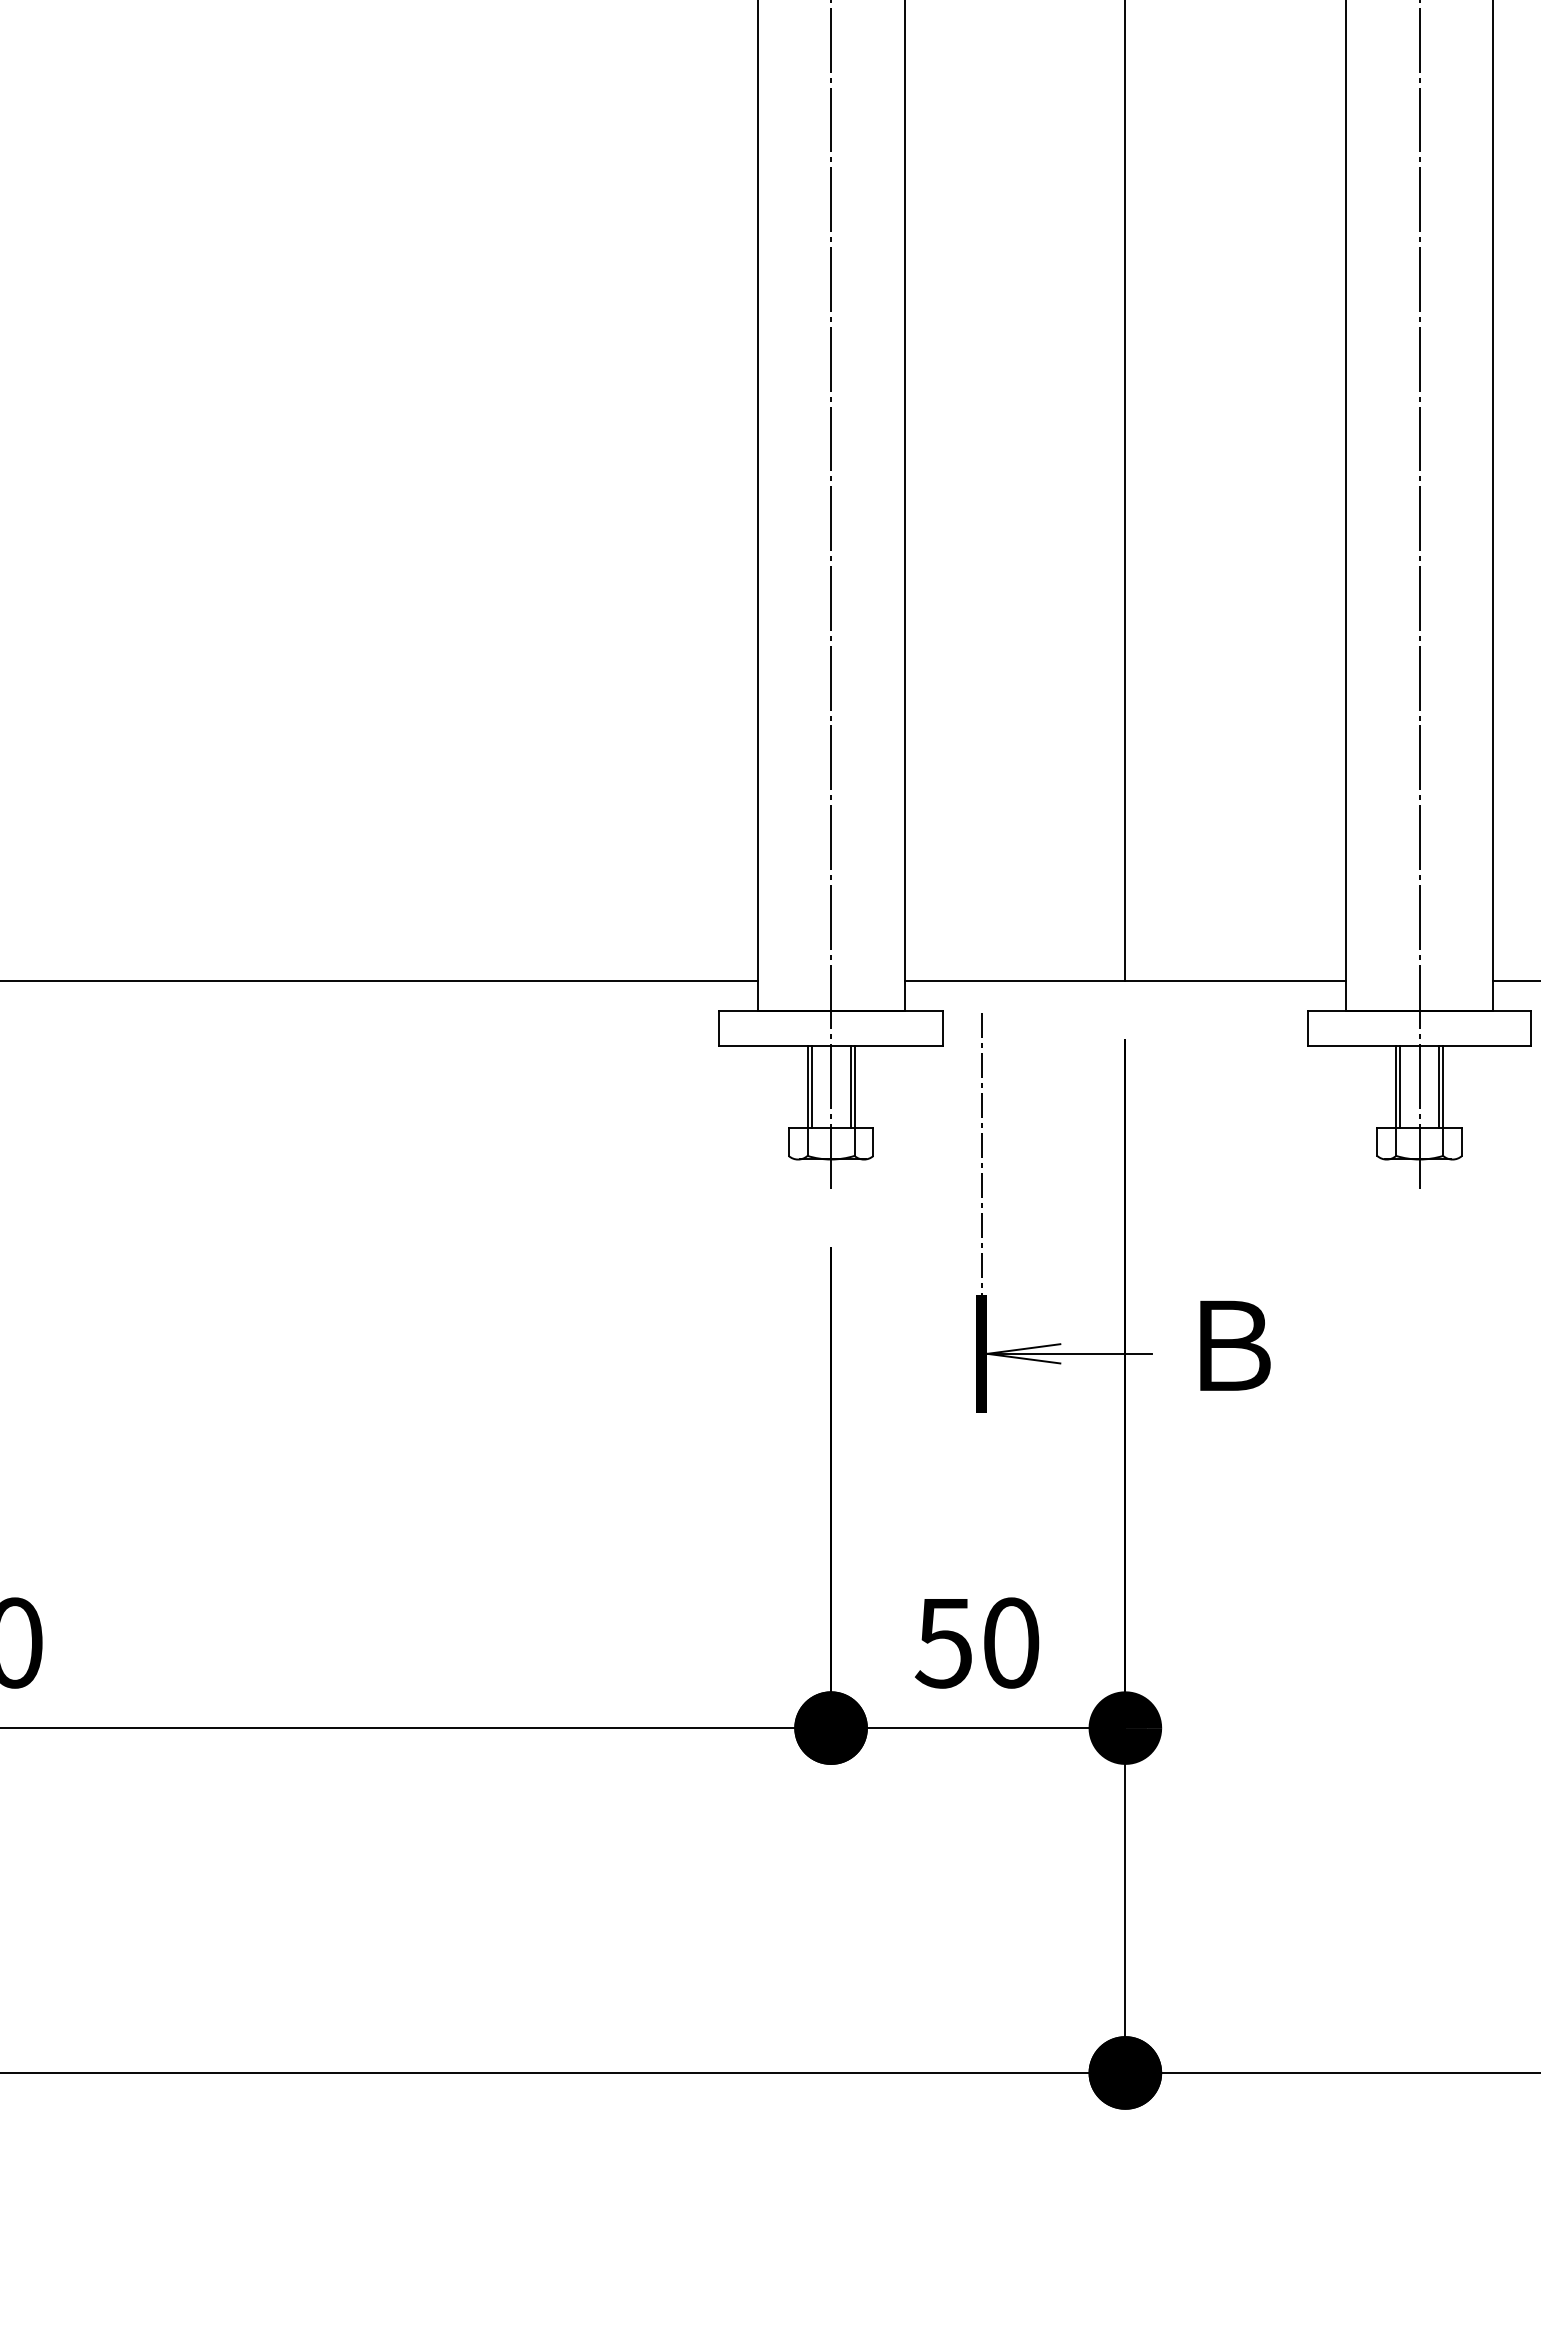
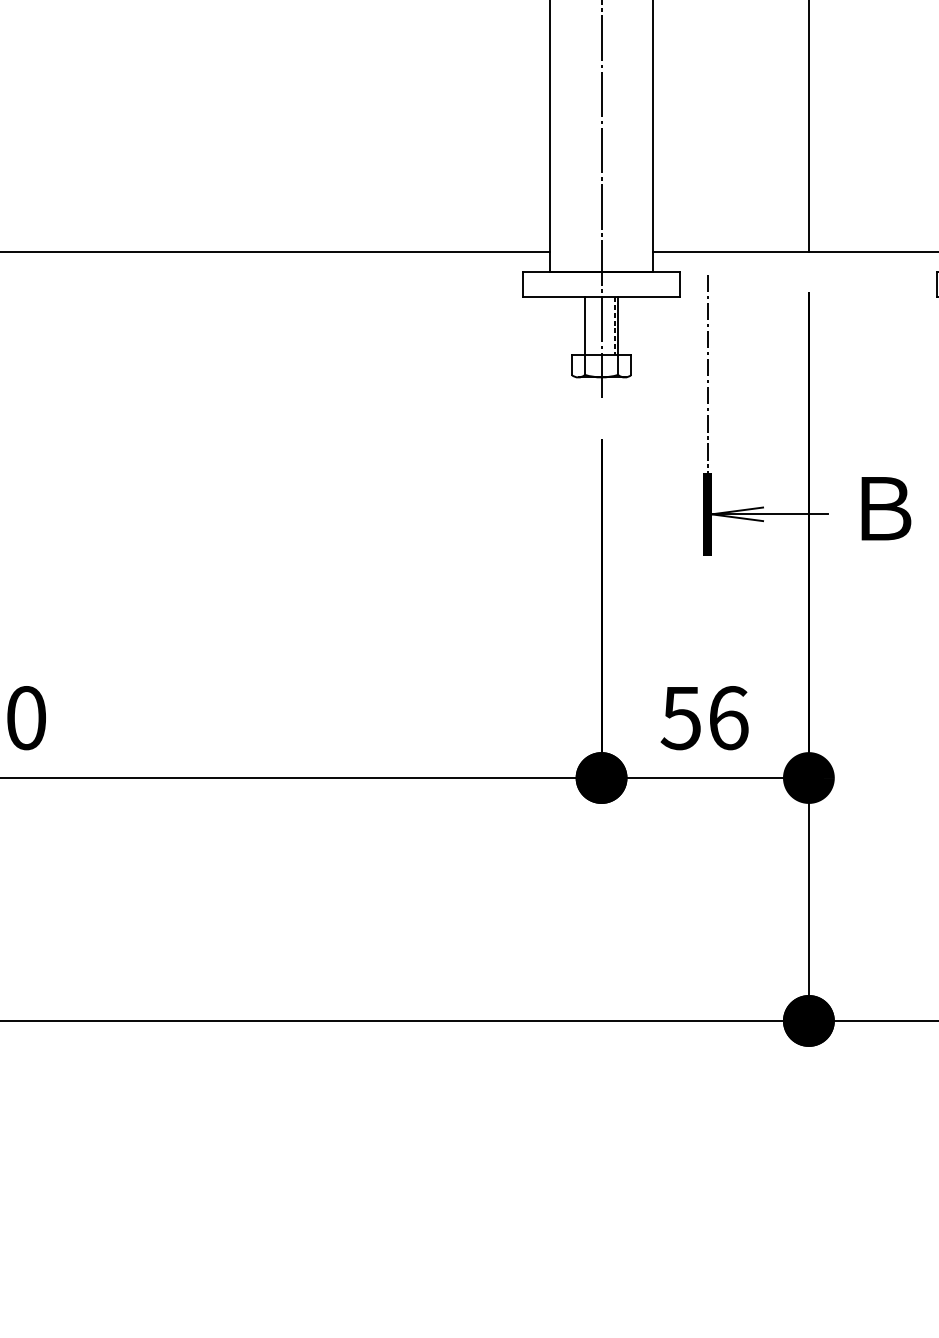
line: (811, 1086) -> (587, 326), removed
line: (850, 1087) -> (615, 326), solid -> dashed
text: (1011, 1642) -> (728, 717), 50 -> 56

